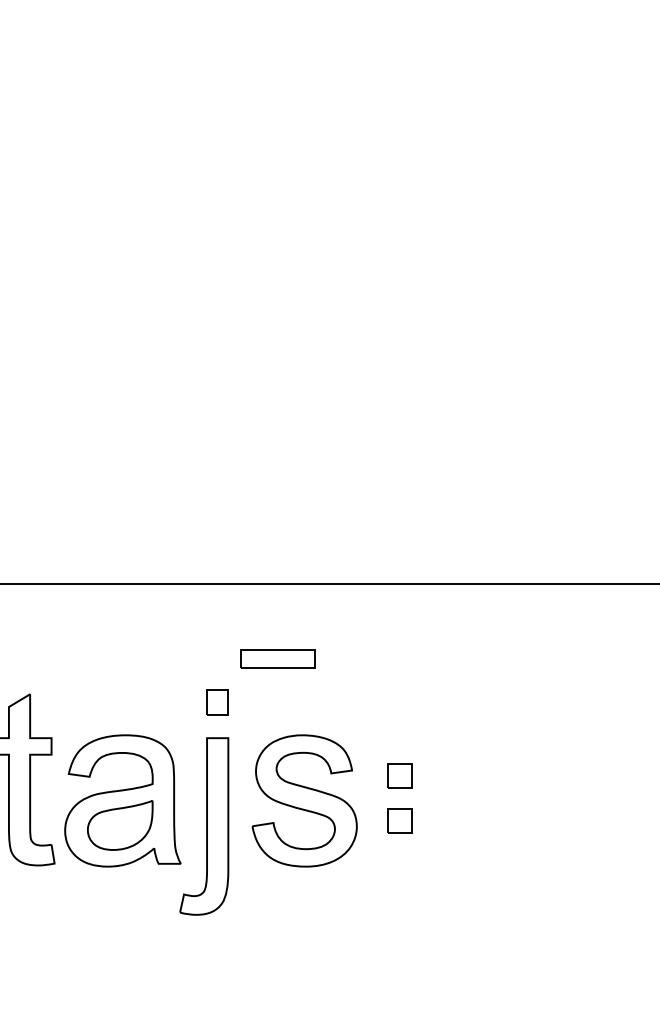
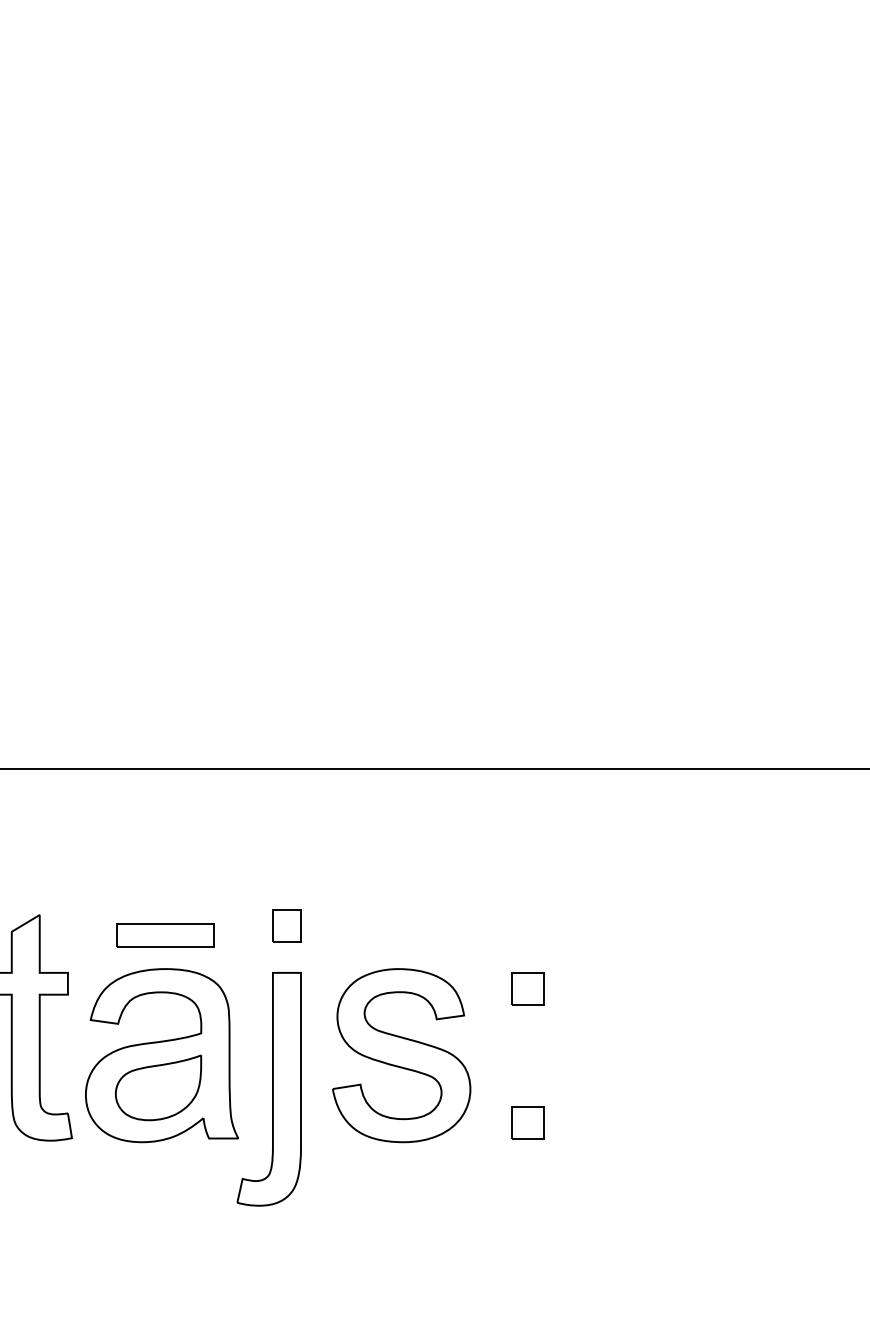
part: (277, 658) -> (165, 935), moved
part: (399, 775) -> (526, 987), moved
part: (399, 820) -> (526, 1122), moved

